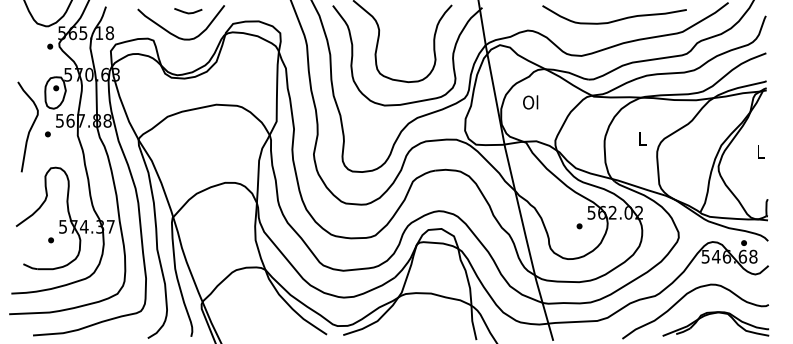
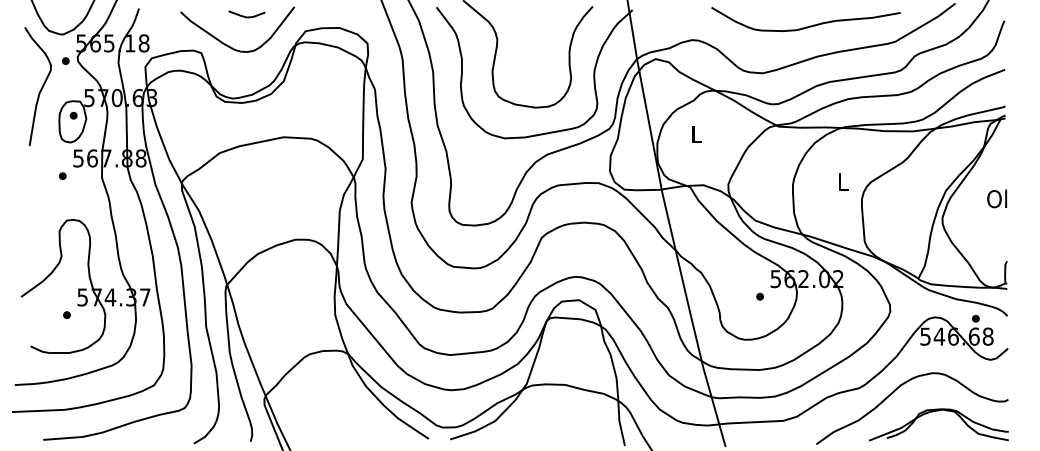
text: (530, 102) -> (695, 134), Ol -> L
curve: (30, 127) -> (41, 87), moved
text: (759, 151) -> (996, 198), L -> Ol

